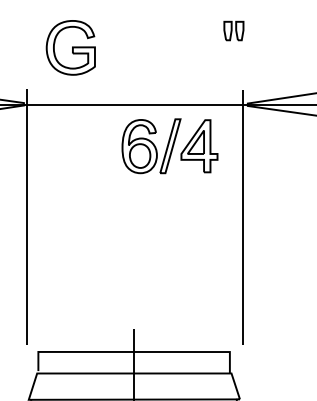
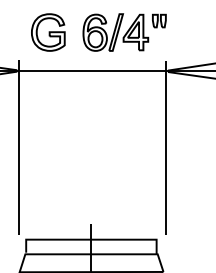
part: (169, 146) -> (115, 32), moved

